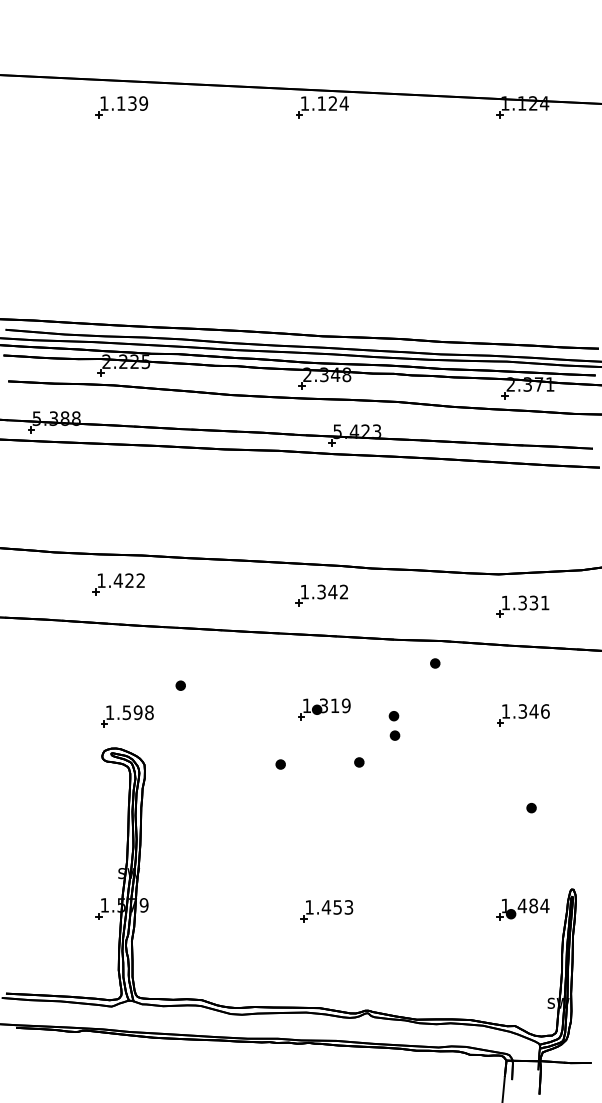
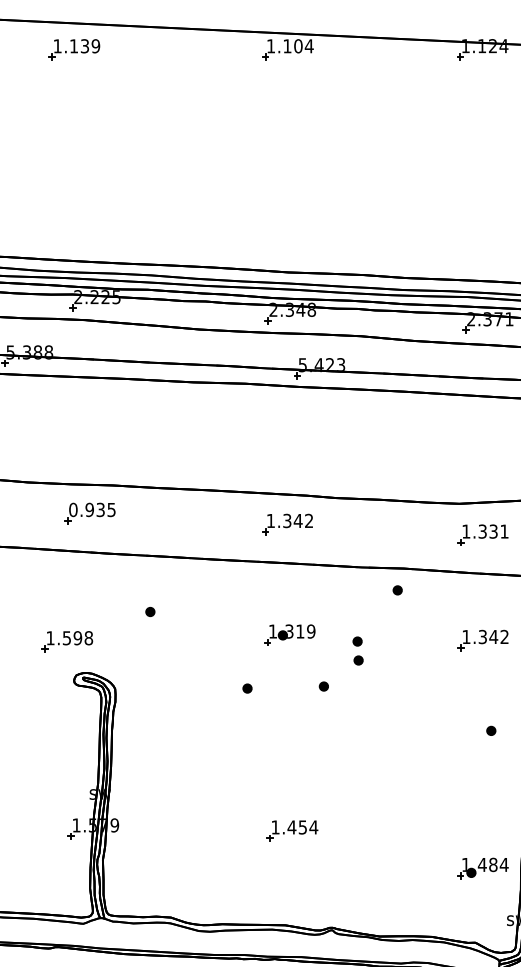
text: (332, 103) -> (297, 46), 1.124 -> 1.104
part: (121, 107) -> (74, 50), moved
text: (120, 580) -> (91, 509), 1.422 -> 0.935
text: (545, 711) -> (504, 637), 1.346 -> 1.342
part: (127, 716) -> (67, 641), moved
text: (348, 907) -> (313, 827), 1.453 -> 1.454
part: (522, 909) -> (482, 868), moved

